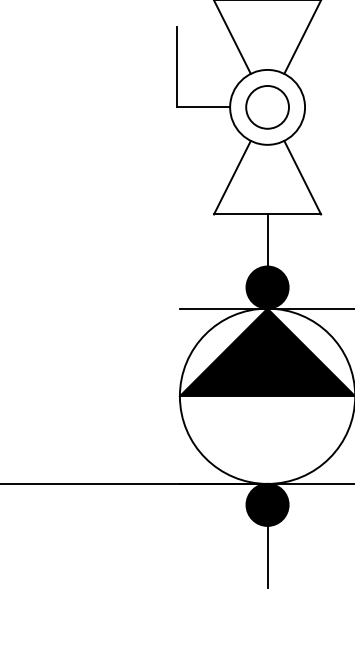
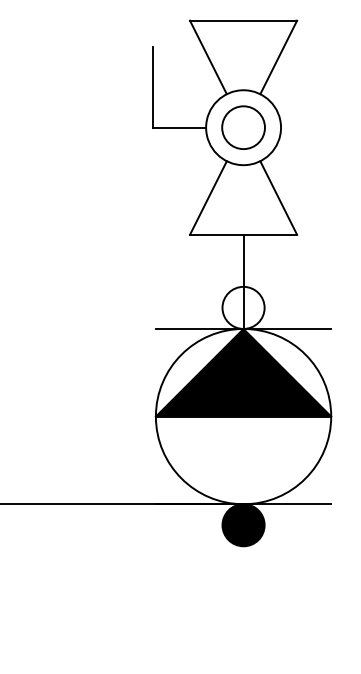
fill: (267, 287) -> (243, 307), removed
line: (267, 557) -> (243, 577), removed

